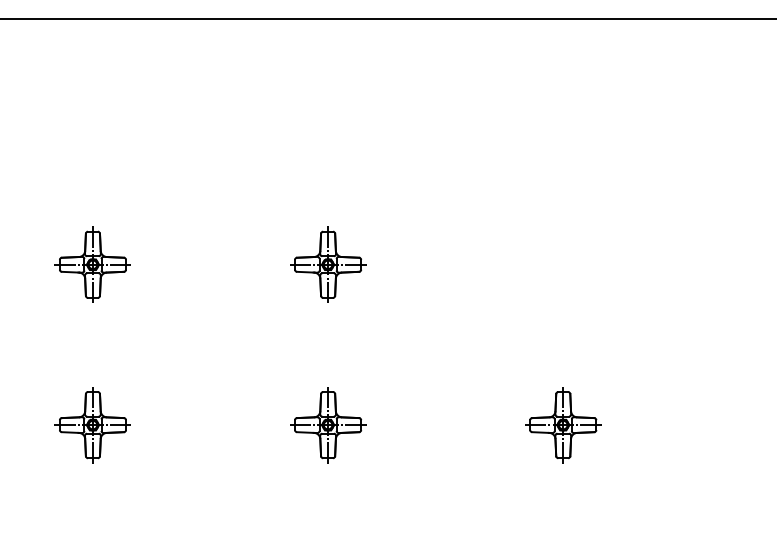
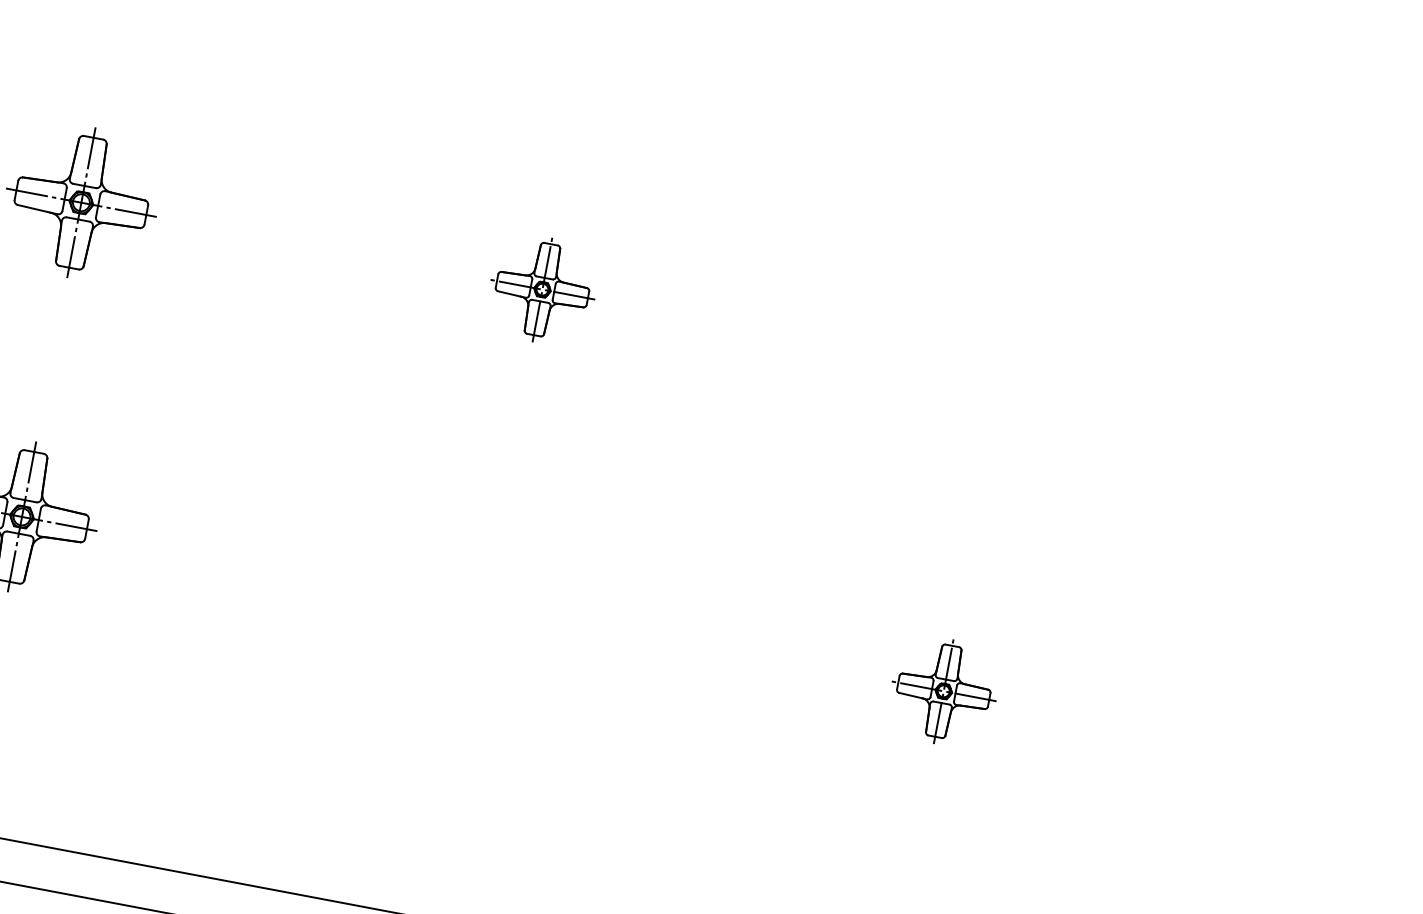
part: (328, 264) -> (543, 289), size x0.7
part: (328, 425) -> (483, 604), removed
part: (563, 425) -> (944, 691), size x0.7

